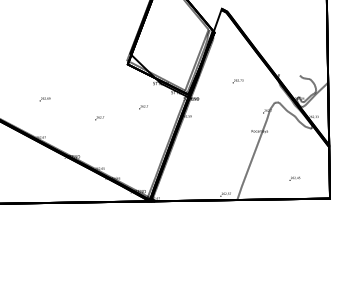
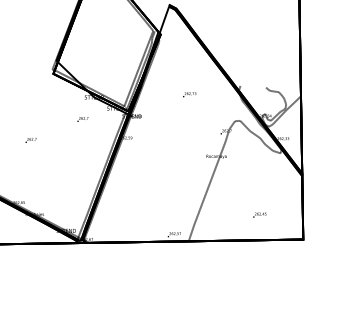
text: (143, 107) -> (82, 119), moved
text: (99, 118) -> (30, 140), moved

